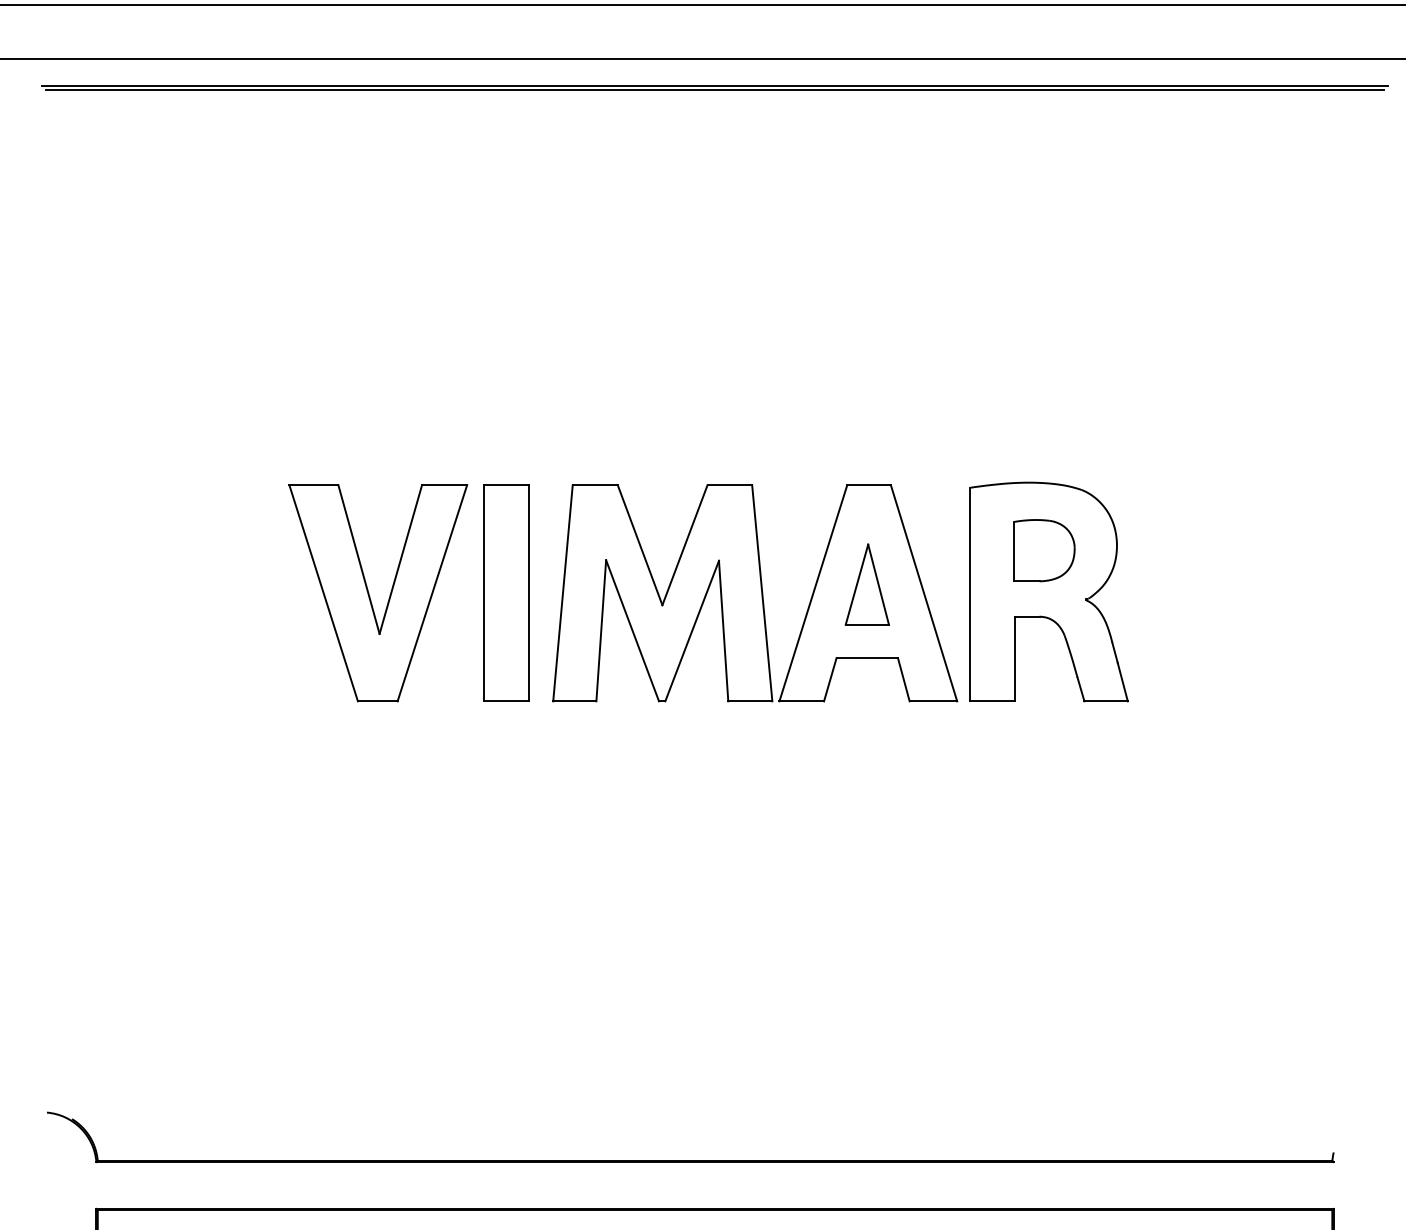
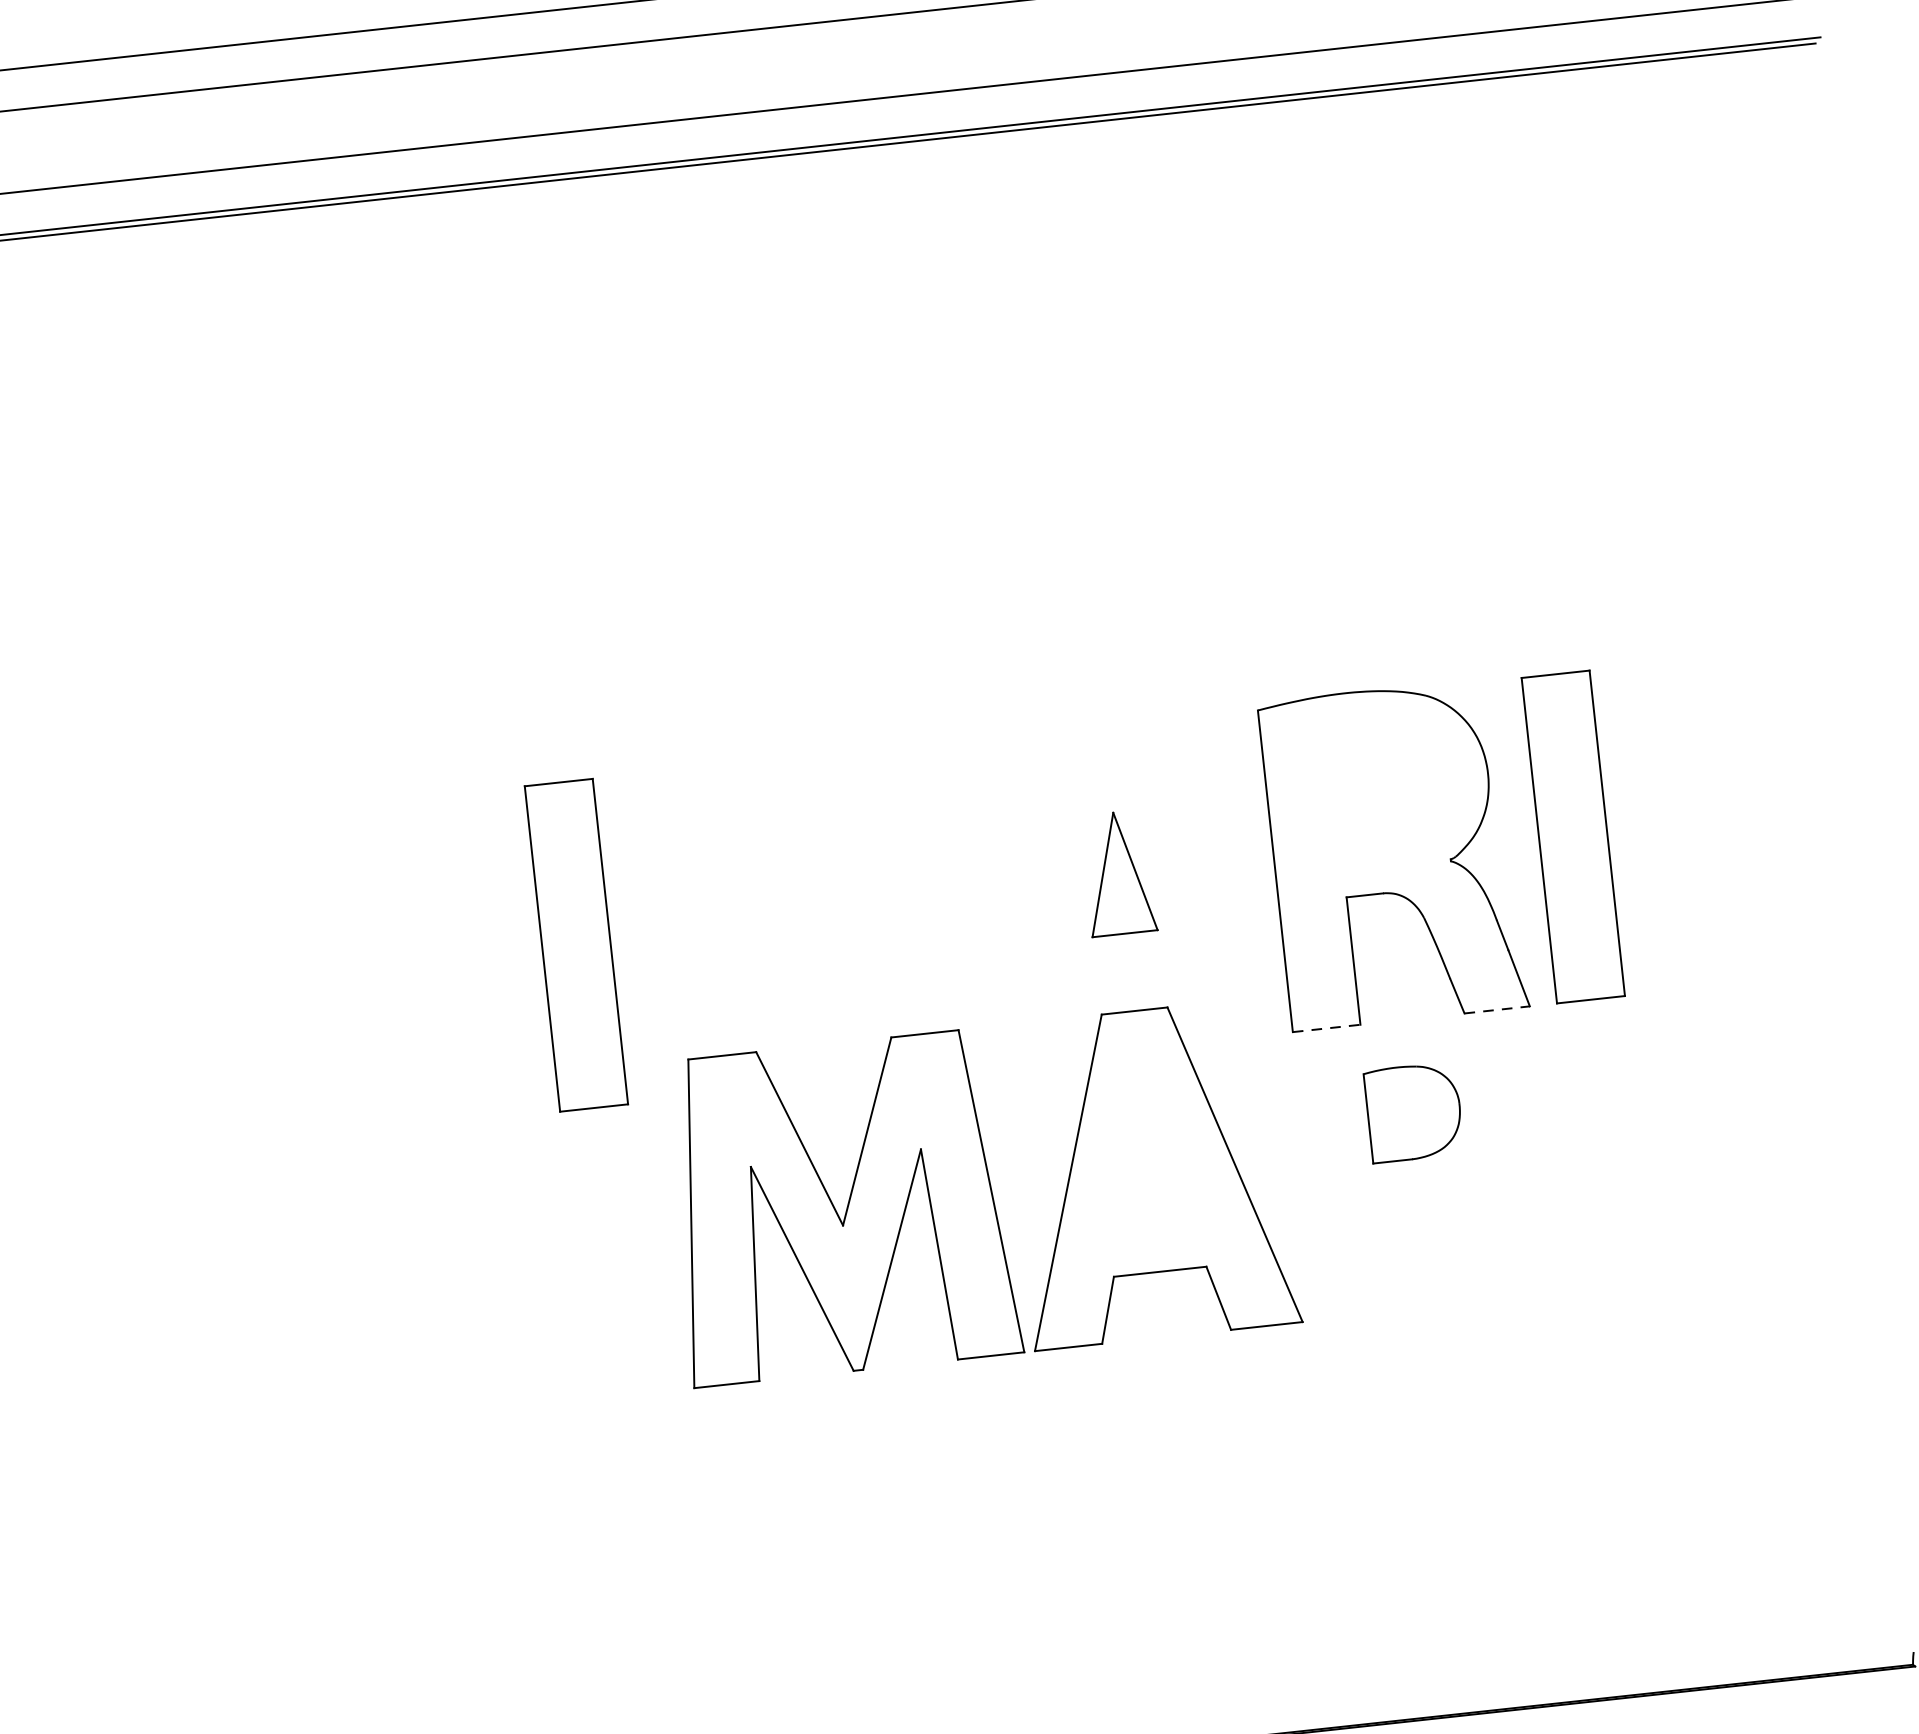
part: (1044, 550) -> (1414, 1112), moved
part: (1168, 592) -> (1573, 835), added
part: (755, 593) -> (981, 1192), moved
part: (370, 596) -> (372, 972), removed
line: (993, 701) -> (1327, 1028), solid -> dashed
line: (1106, 701) -> (1497, 1010), solid -> dashed

